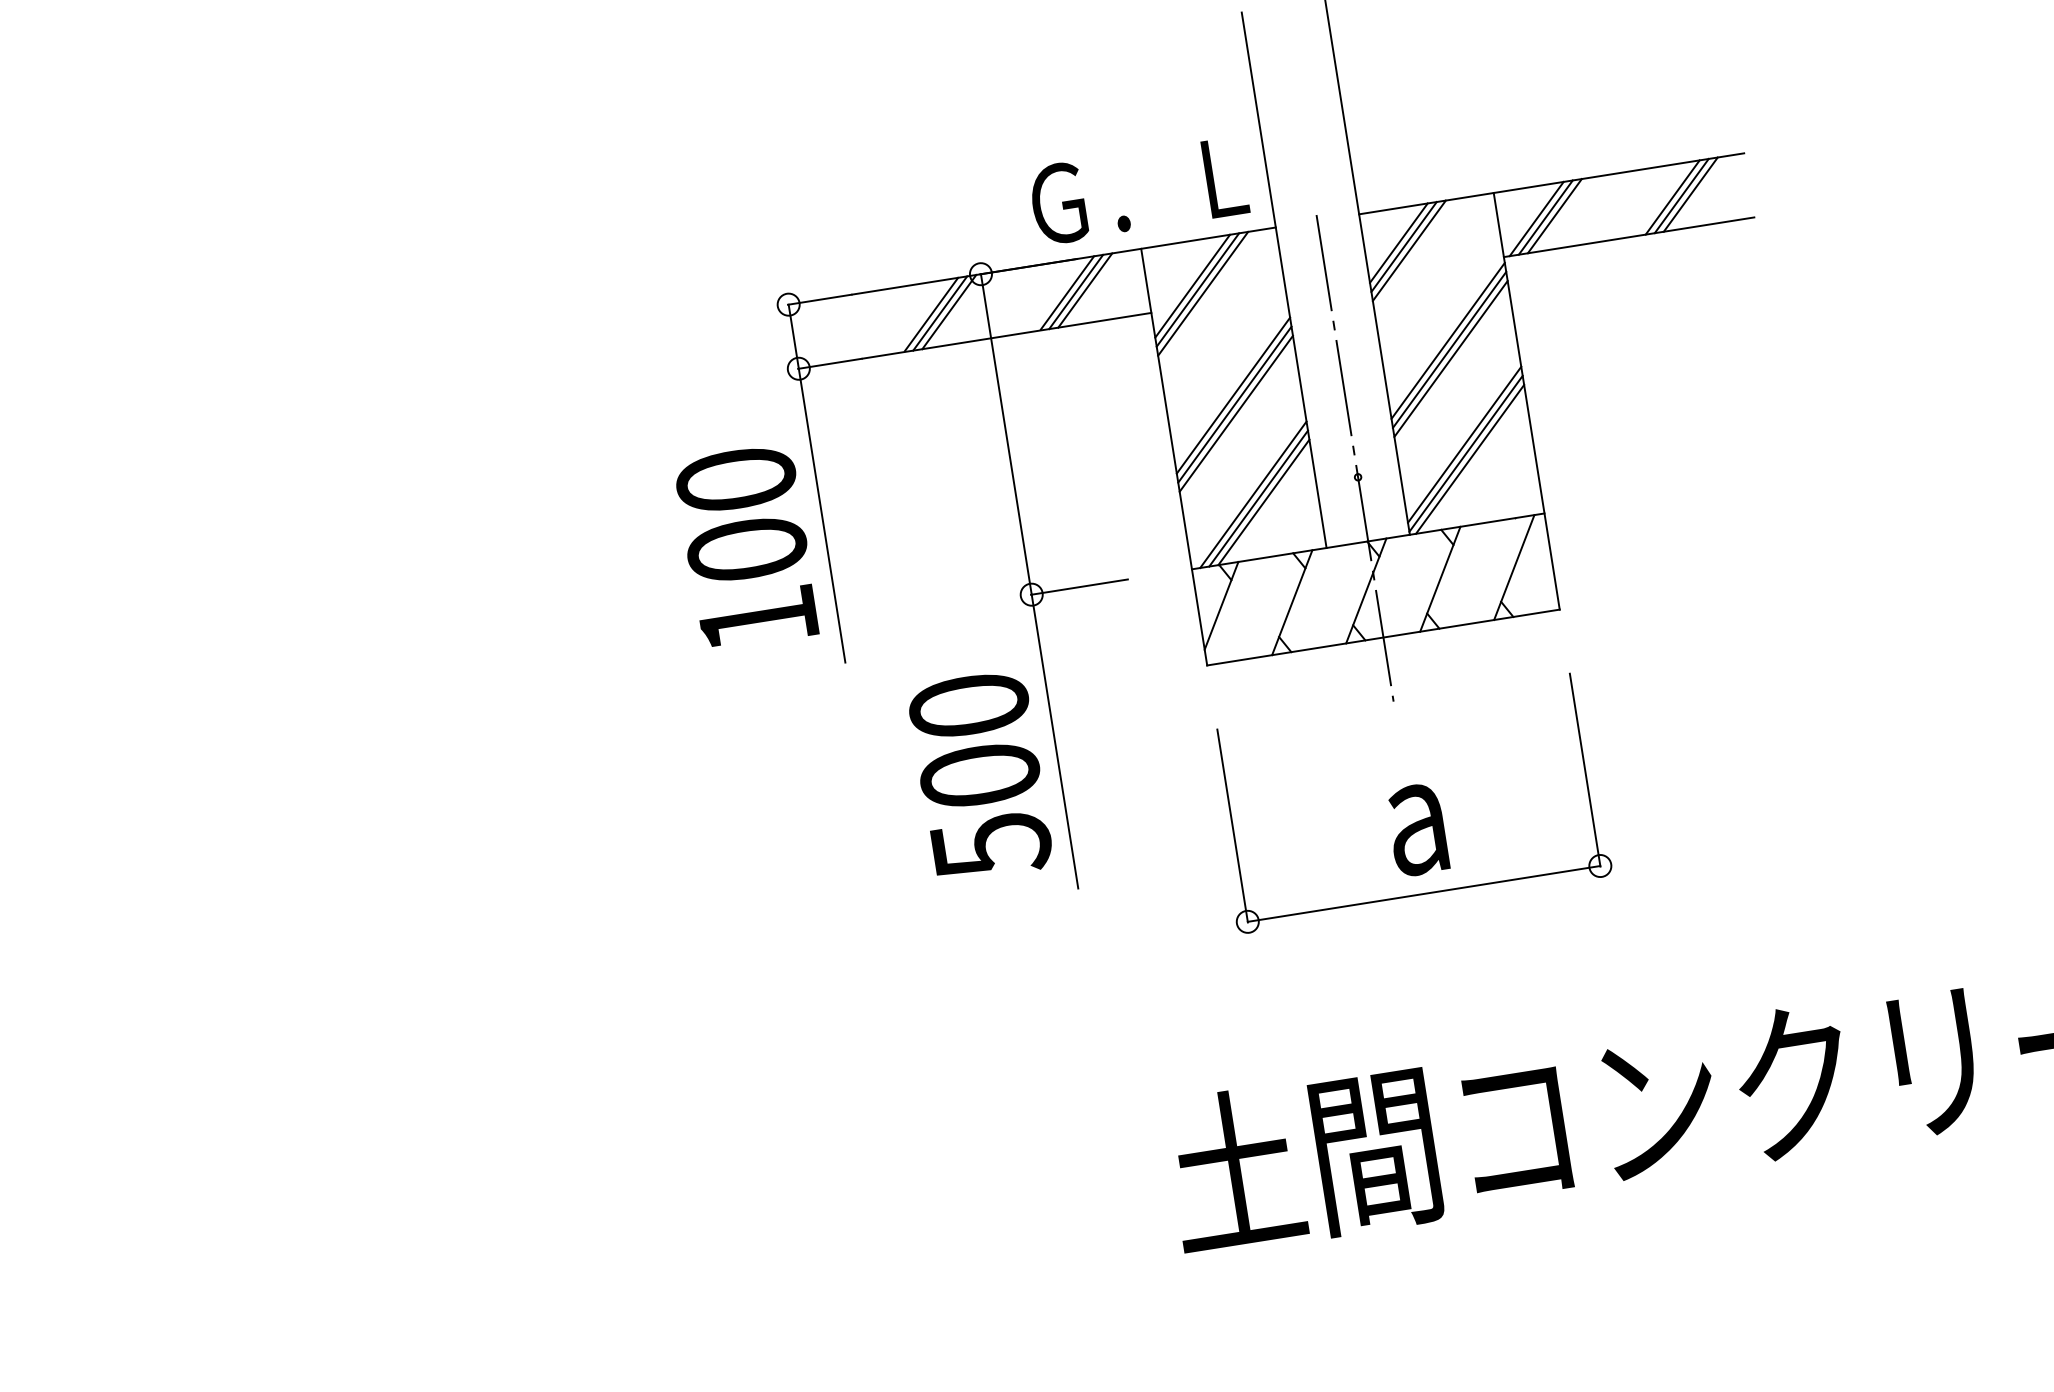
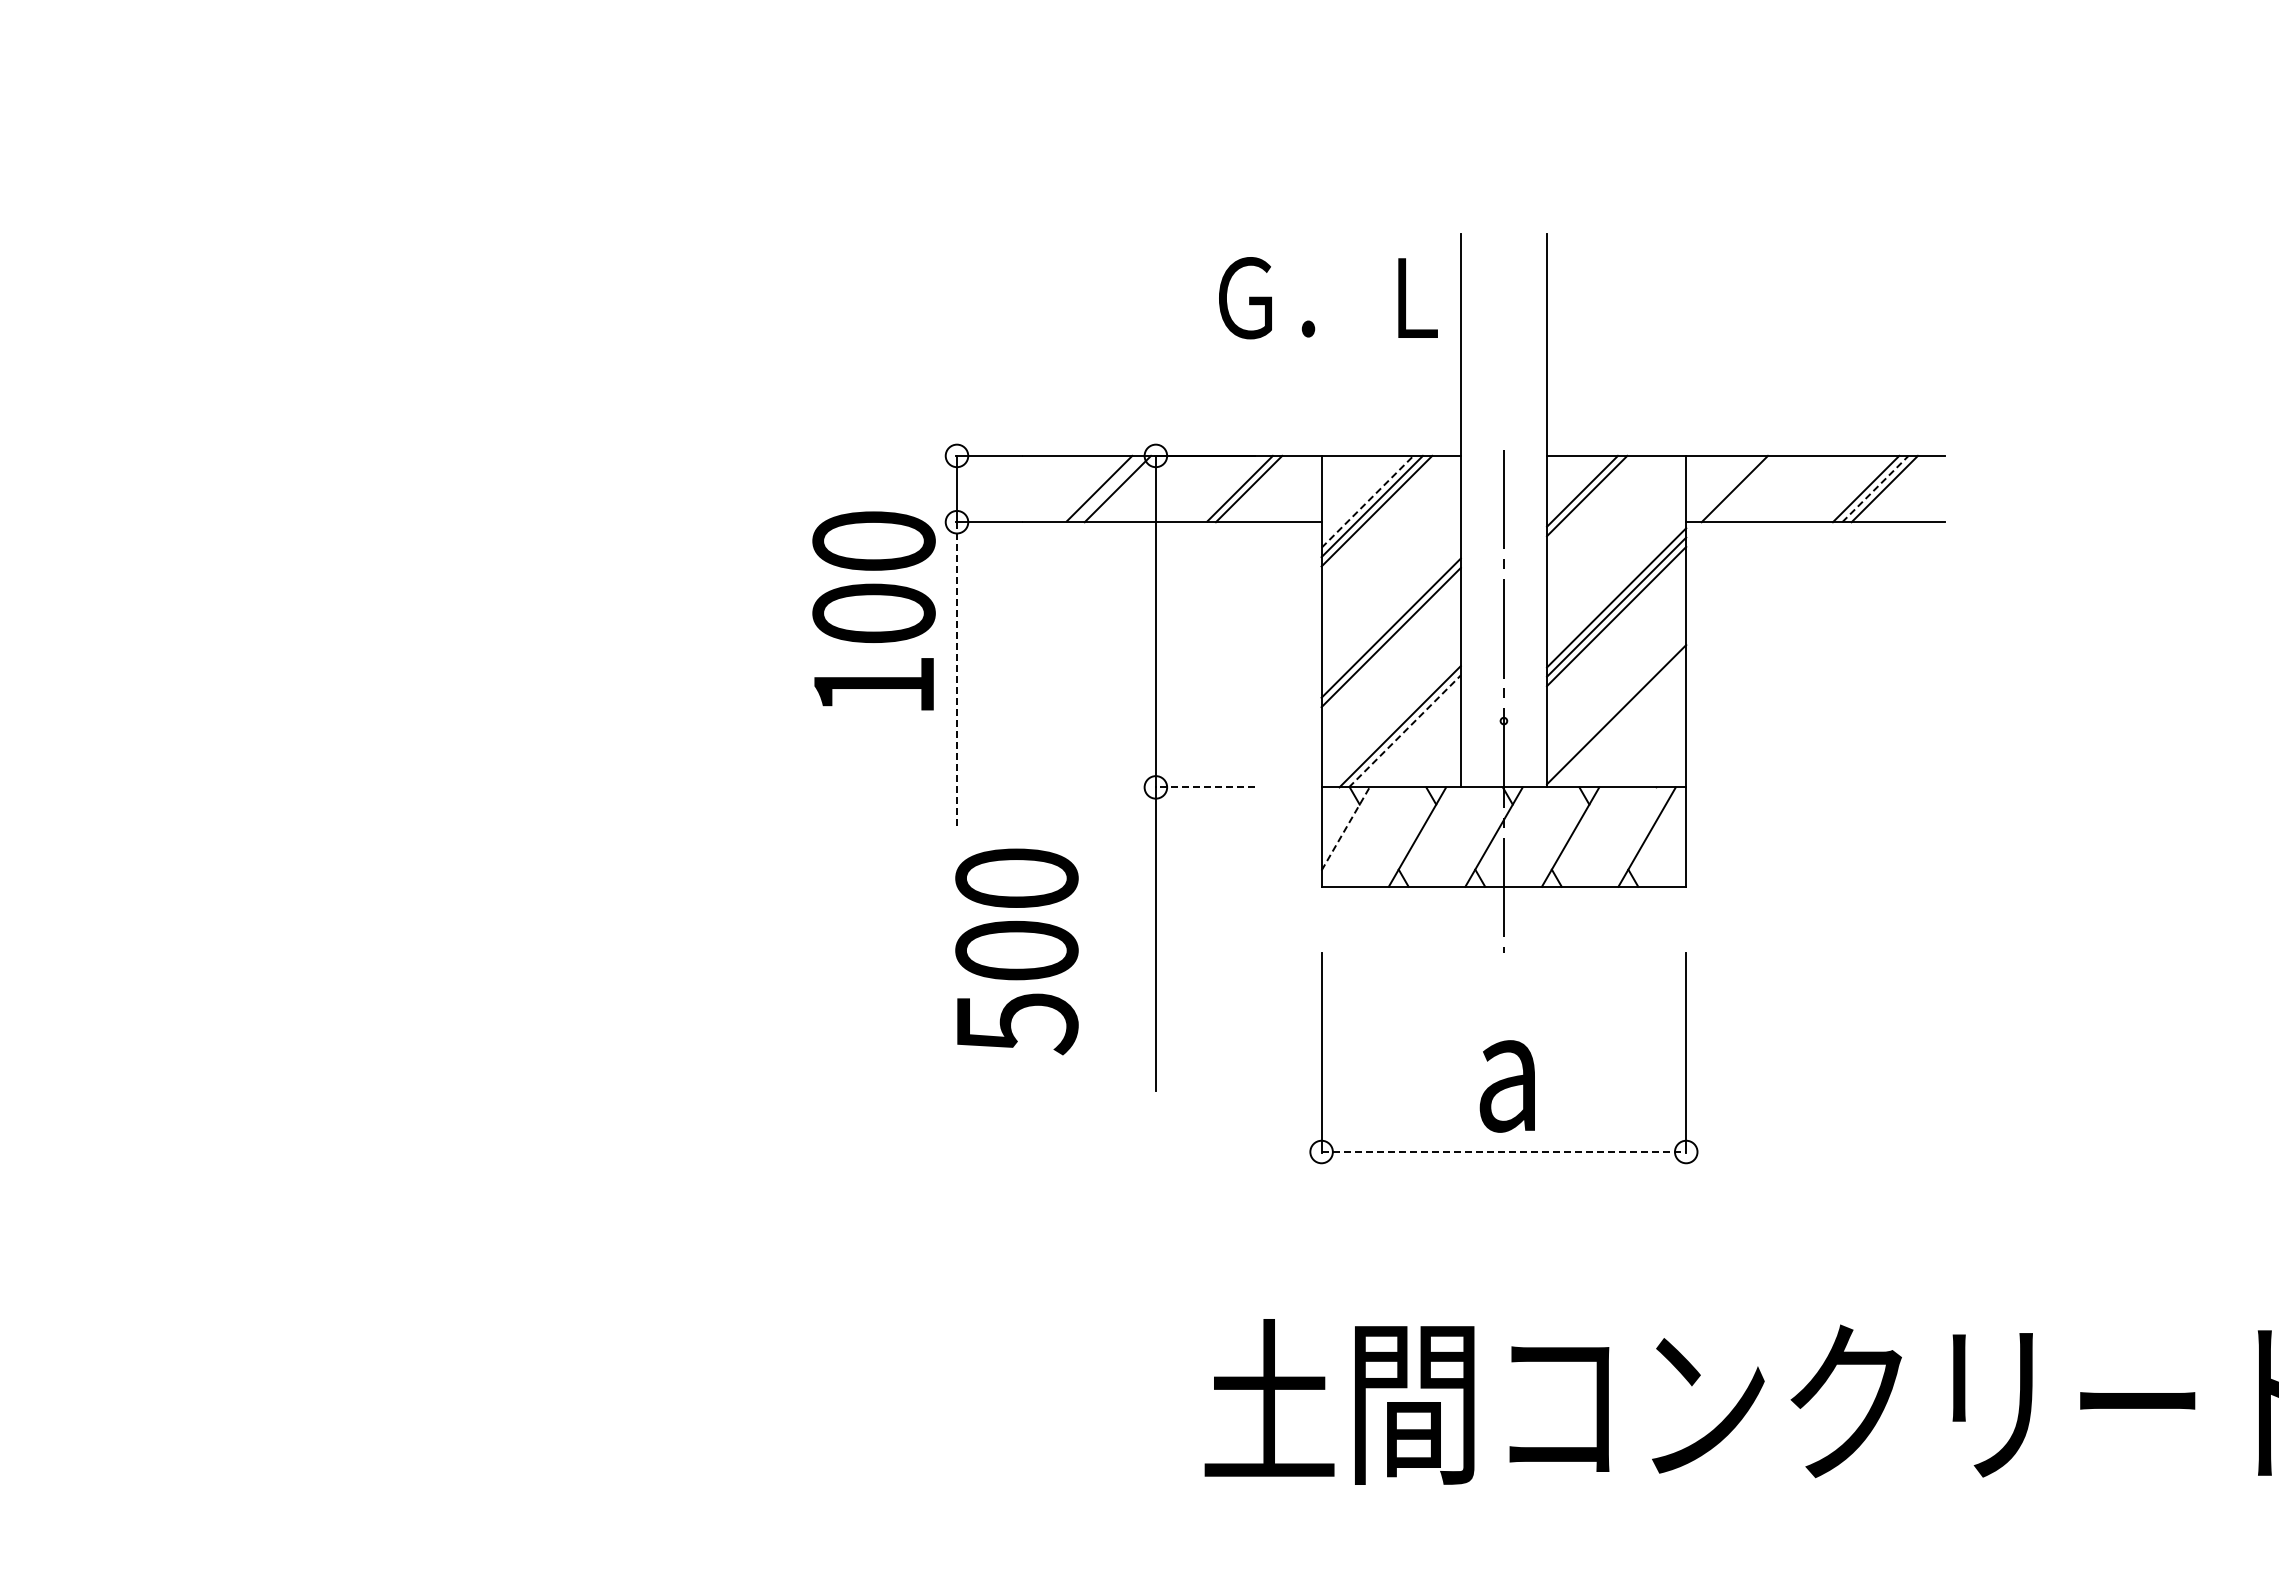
text: (1138, 191) -> (1328, 298), moved
line: (1681, 196) -> (1875, 489), solid -> dashed
line: (1555, 215) -> (1744, 488), removed
line: (1536, 218) -> (1725, 488), removed
line: (1408, 250) -> (1591, 500), removed
line: (1192, 285) -> (1367, 501), solid -> dashed
line: (1085, 289) -> (1258, 488), removed
line: (940, 312) -> (1108, 488), removed
line: (1232, 395) -> (1390, 618), removed
line: (1464, 444) -> (1616, 704), removed
line: (1469, 459) -> (1619, 720), removed
line: (1253, 494) -> (1395, 721), removed
line: (1264, 502) -> (1405, 731), solid -> dashed
line: (822, 515) -> (957, 674), solid -> dashed
text: (746, 546) -> (873, 610), moved
line: (1078, 587) -> (1204, 787), solid -> dashed
line: (1221, 605) -> (1345, 828), solid -> dashed
text: (979, 776) -> (1016, 951), moved
line: (1424, 894) -> (1504, 1152), solid -> dashed

